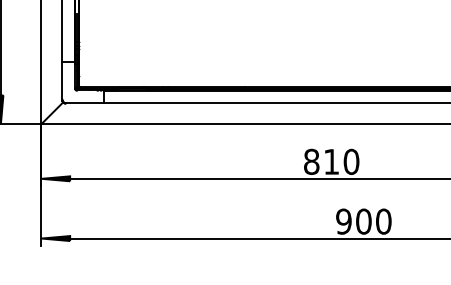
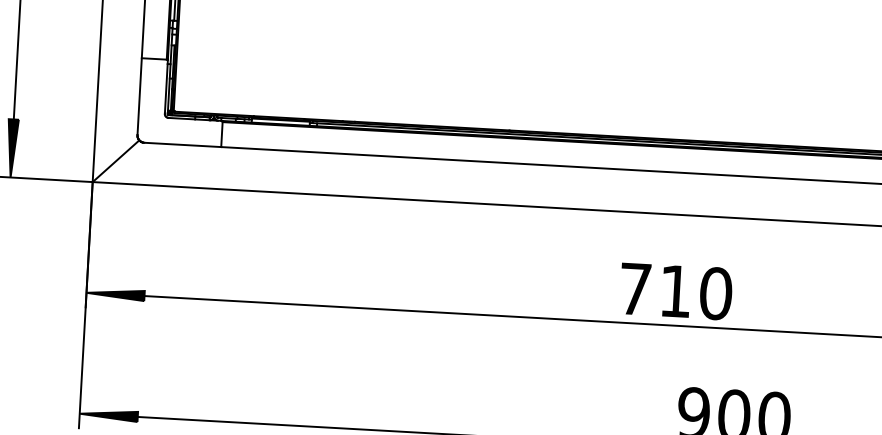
text: (311, 161) -> (635, 288), 810 -> 710

